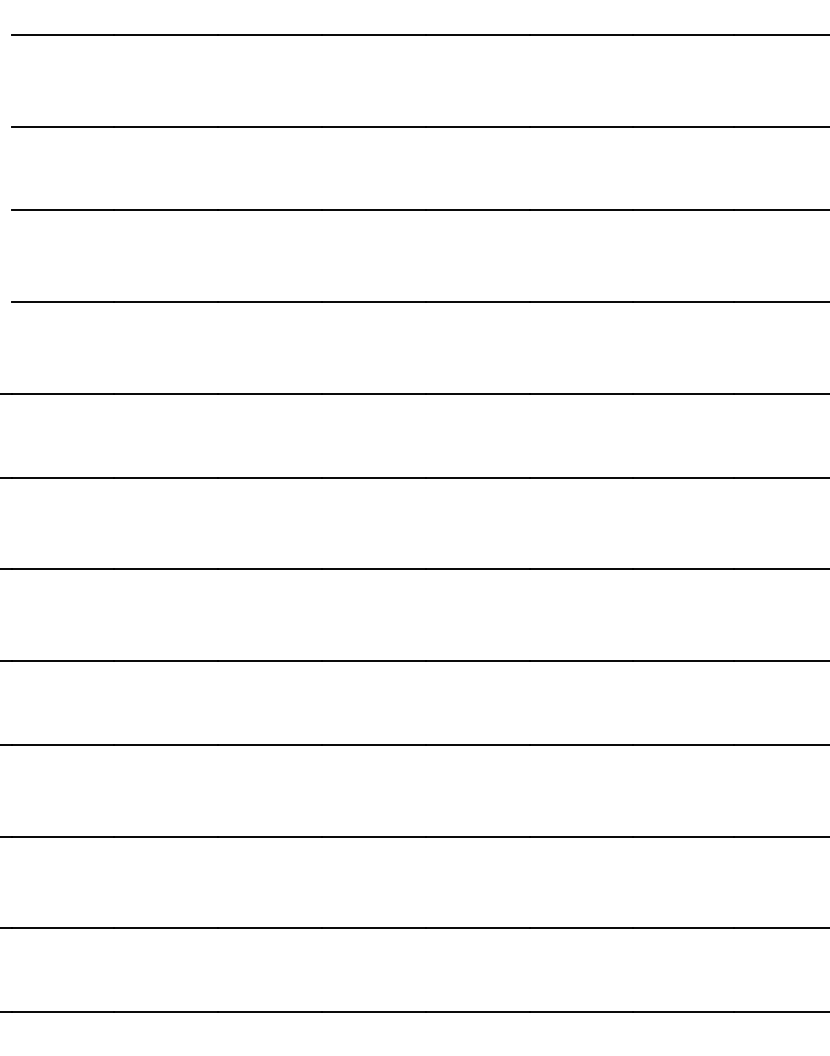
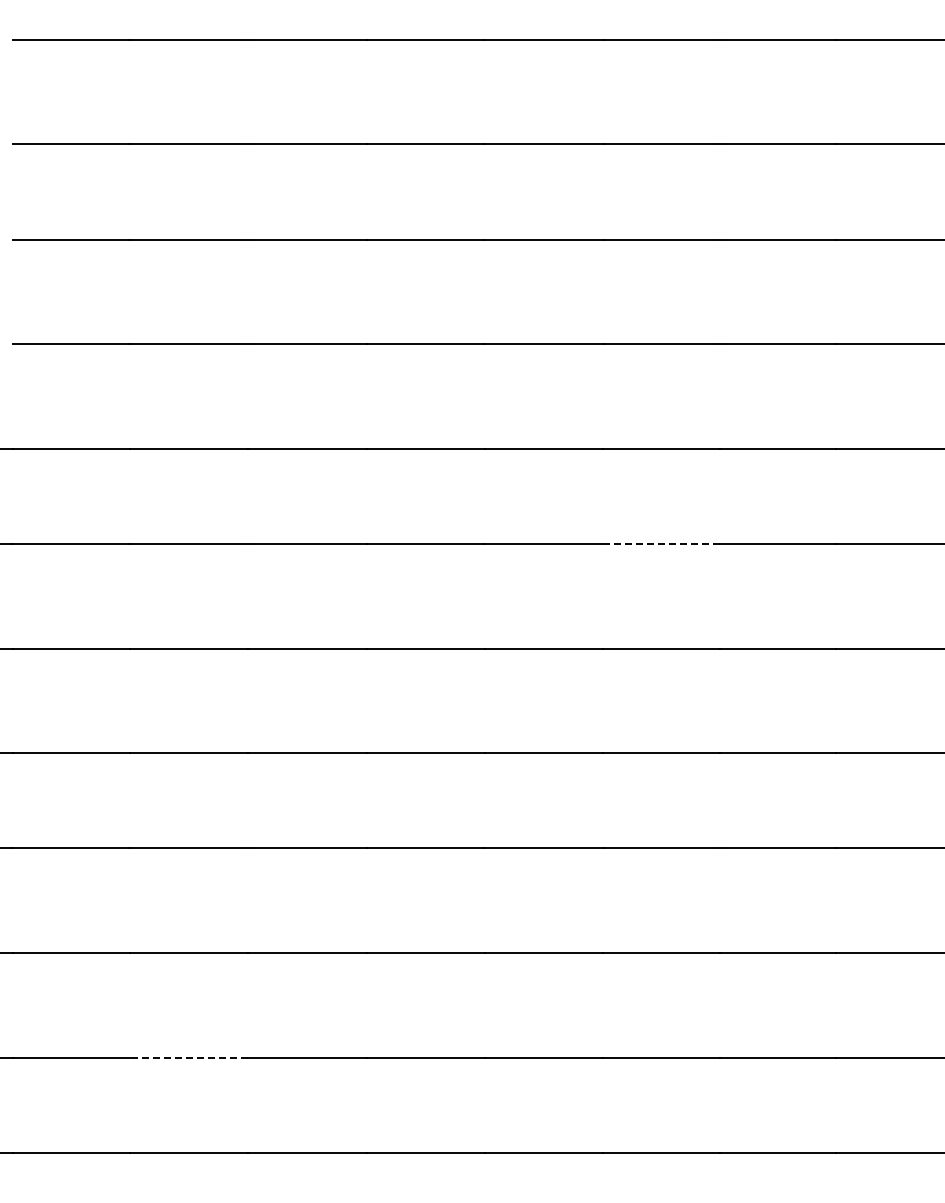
line: (580, 477) -> (661, 544), solid -> dashed
line: (165, 928) -> (188, 1057), solid -> dashed

